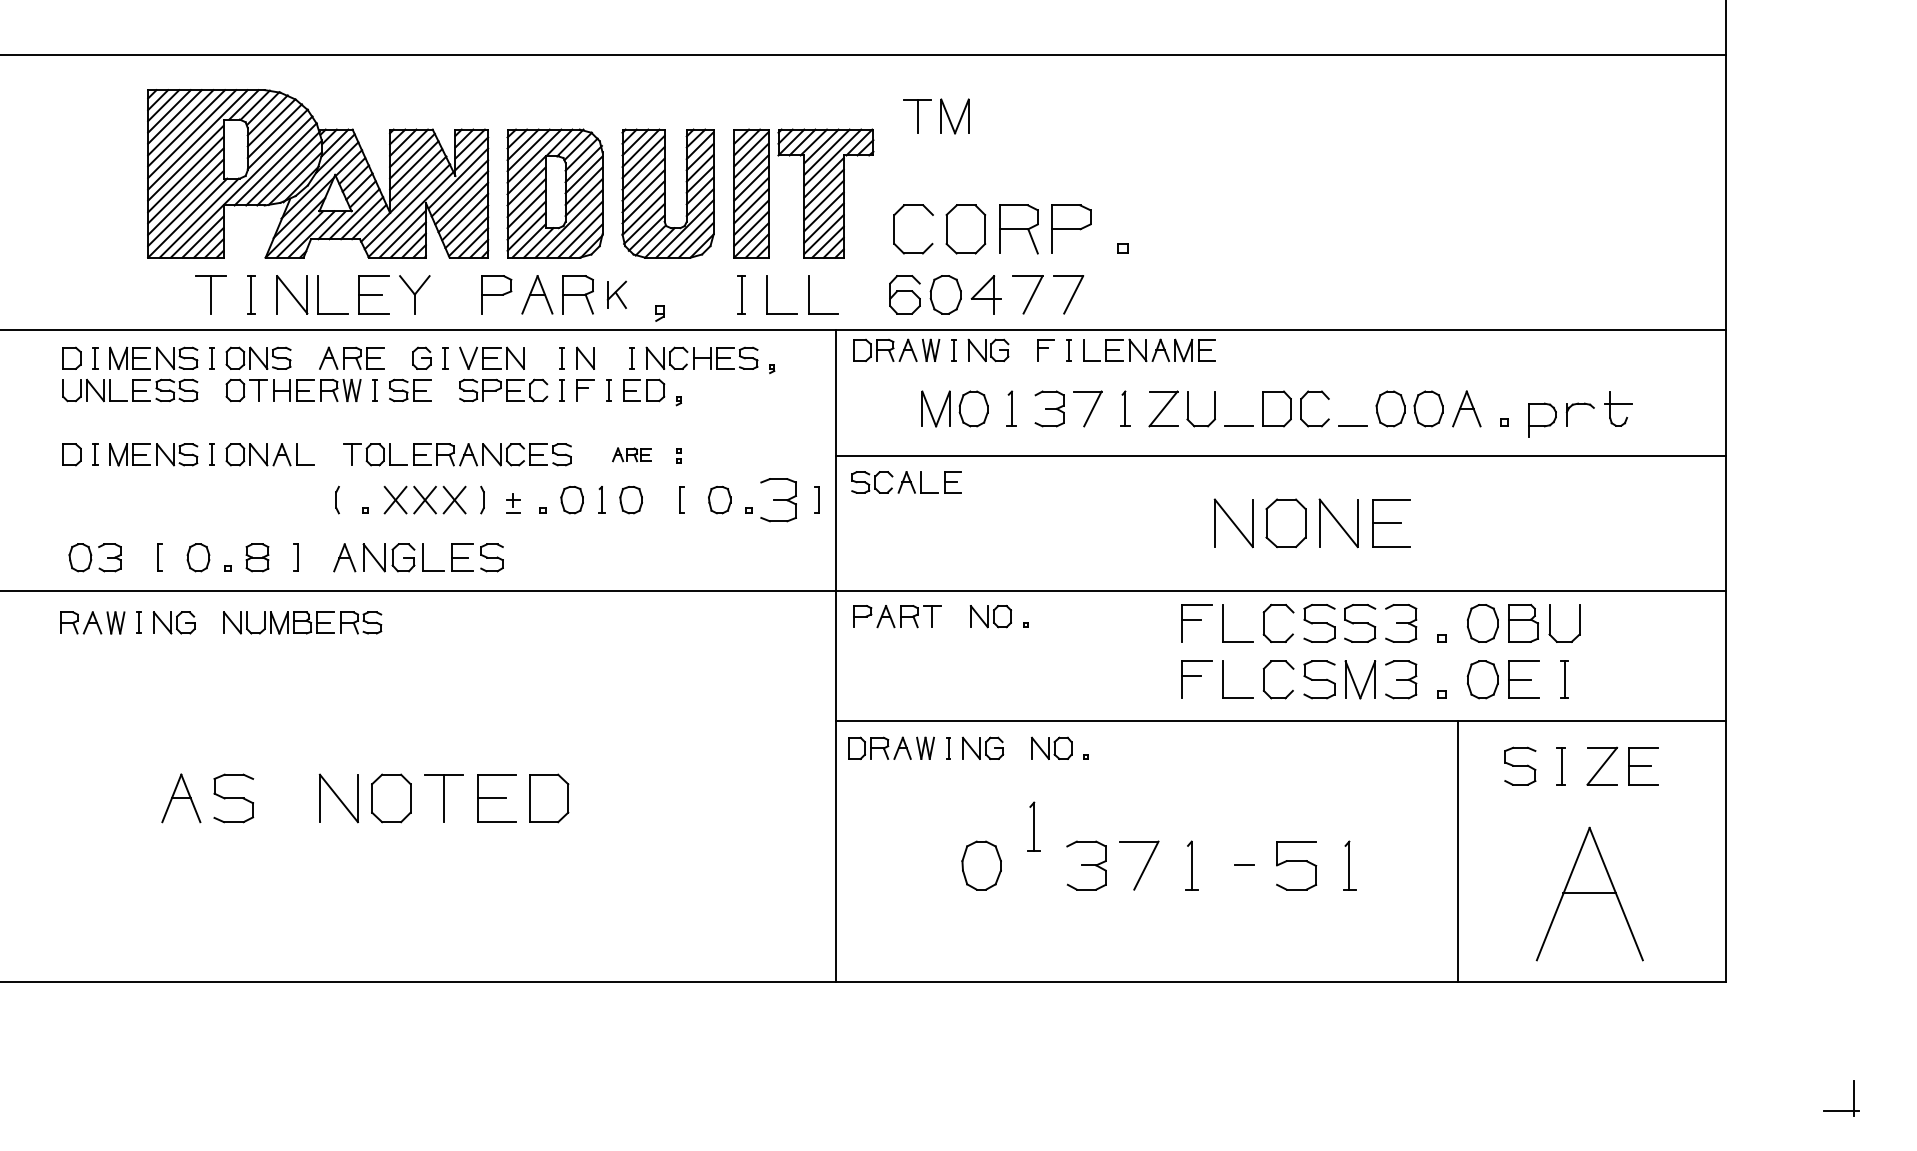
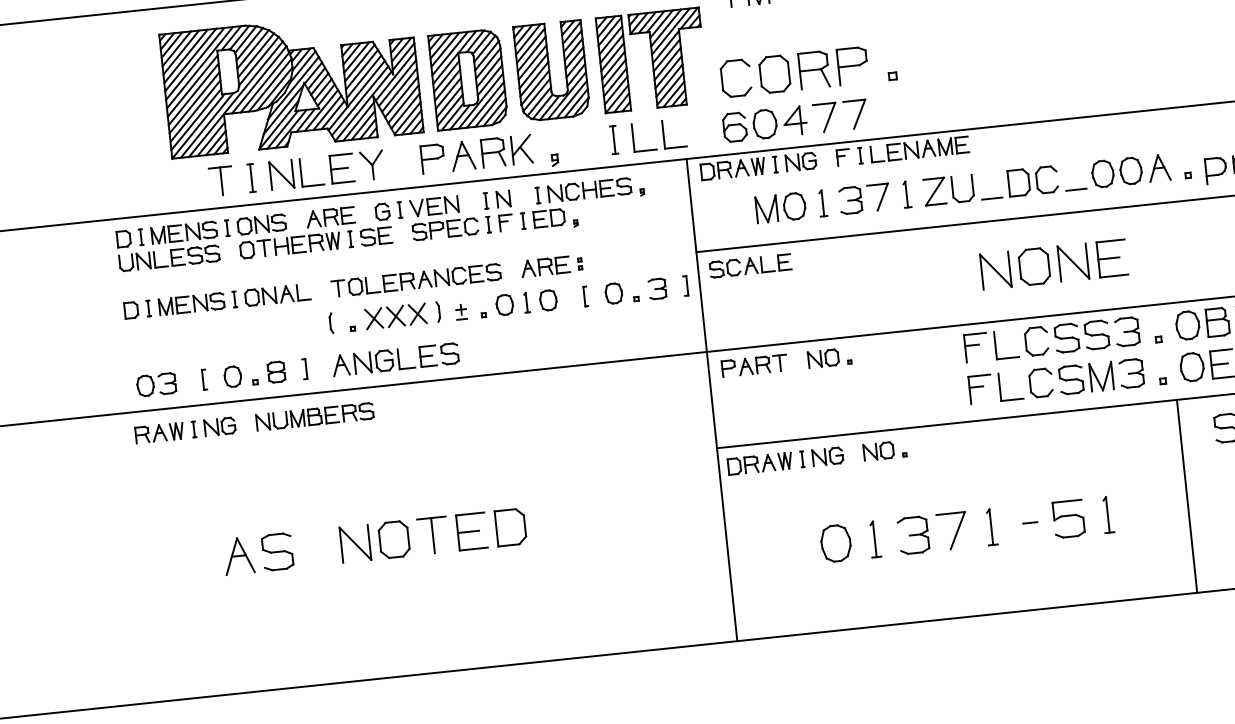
part: (616, 294) -> (521, 149), size x1.43
part: (631, 454) -> (545, 266), size x1.67
part: (778, 499) -> (657, 288), size x0.62
part: (1033, 826) -> (874, 539), moved

